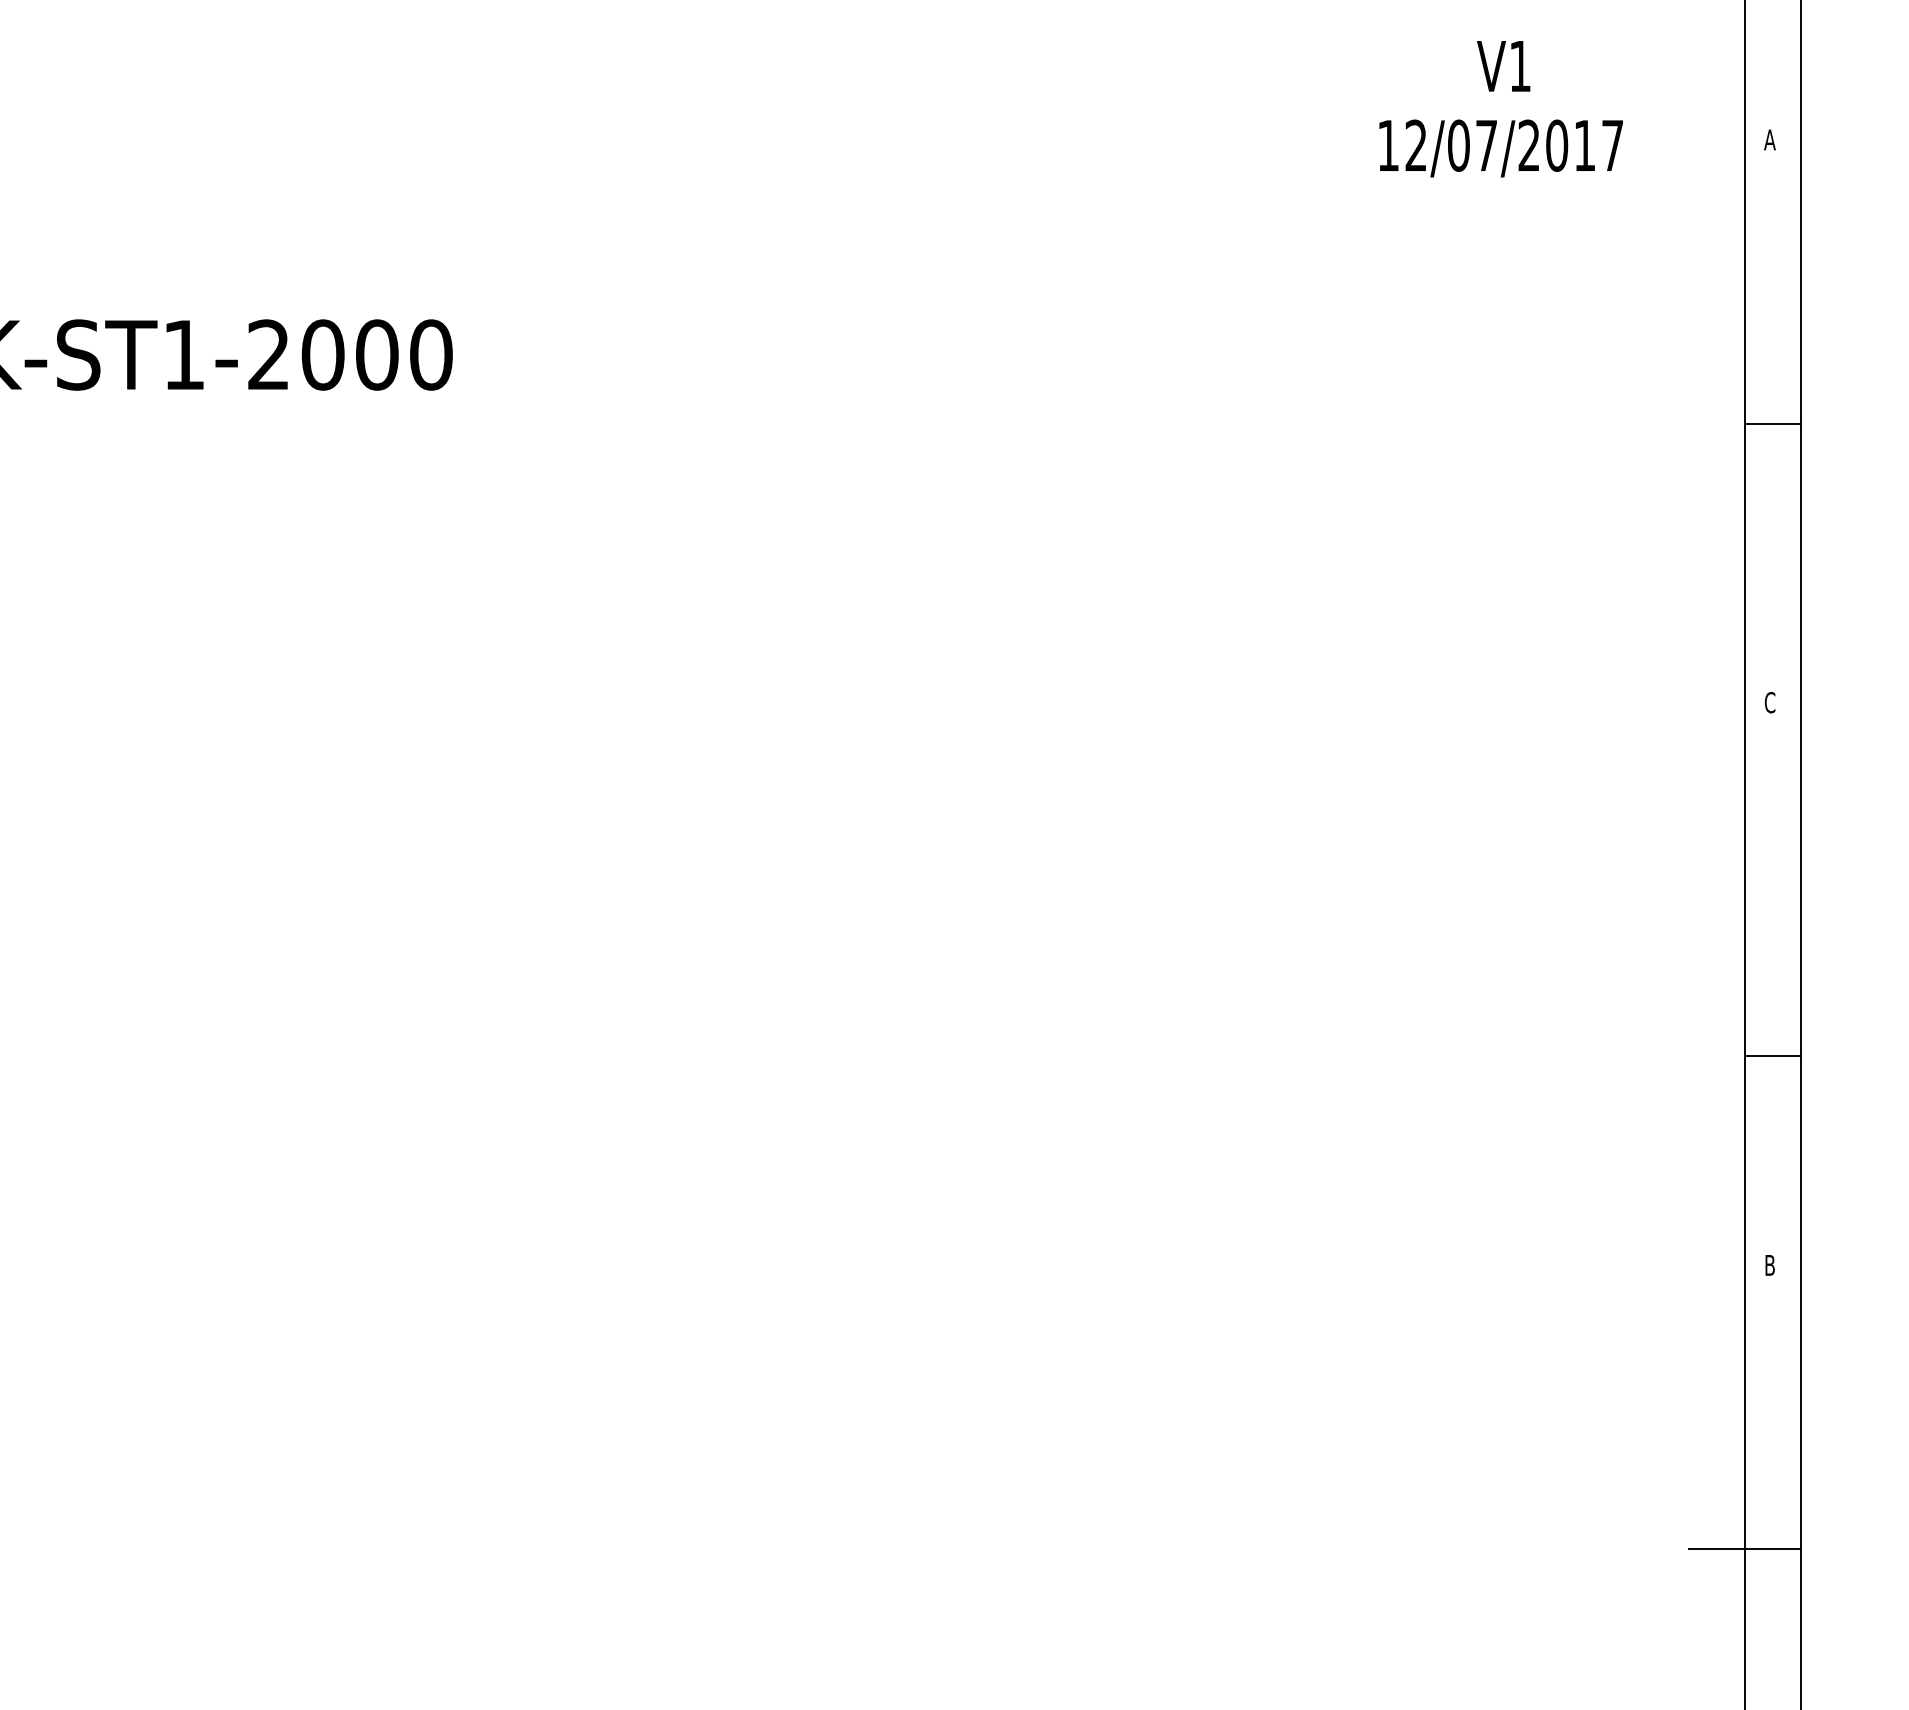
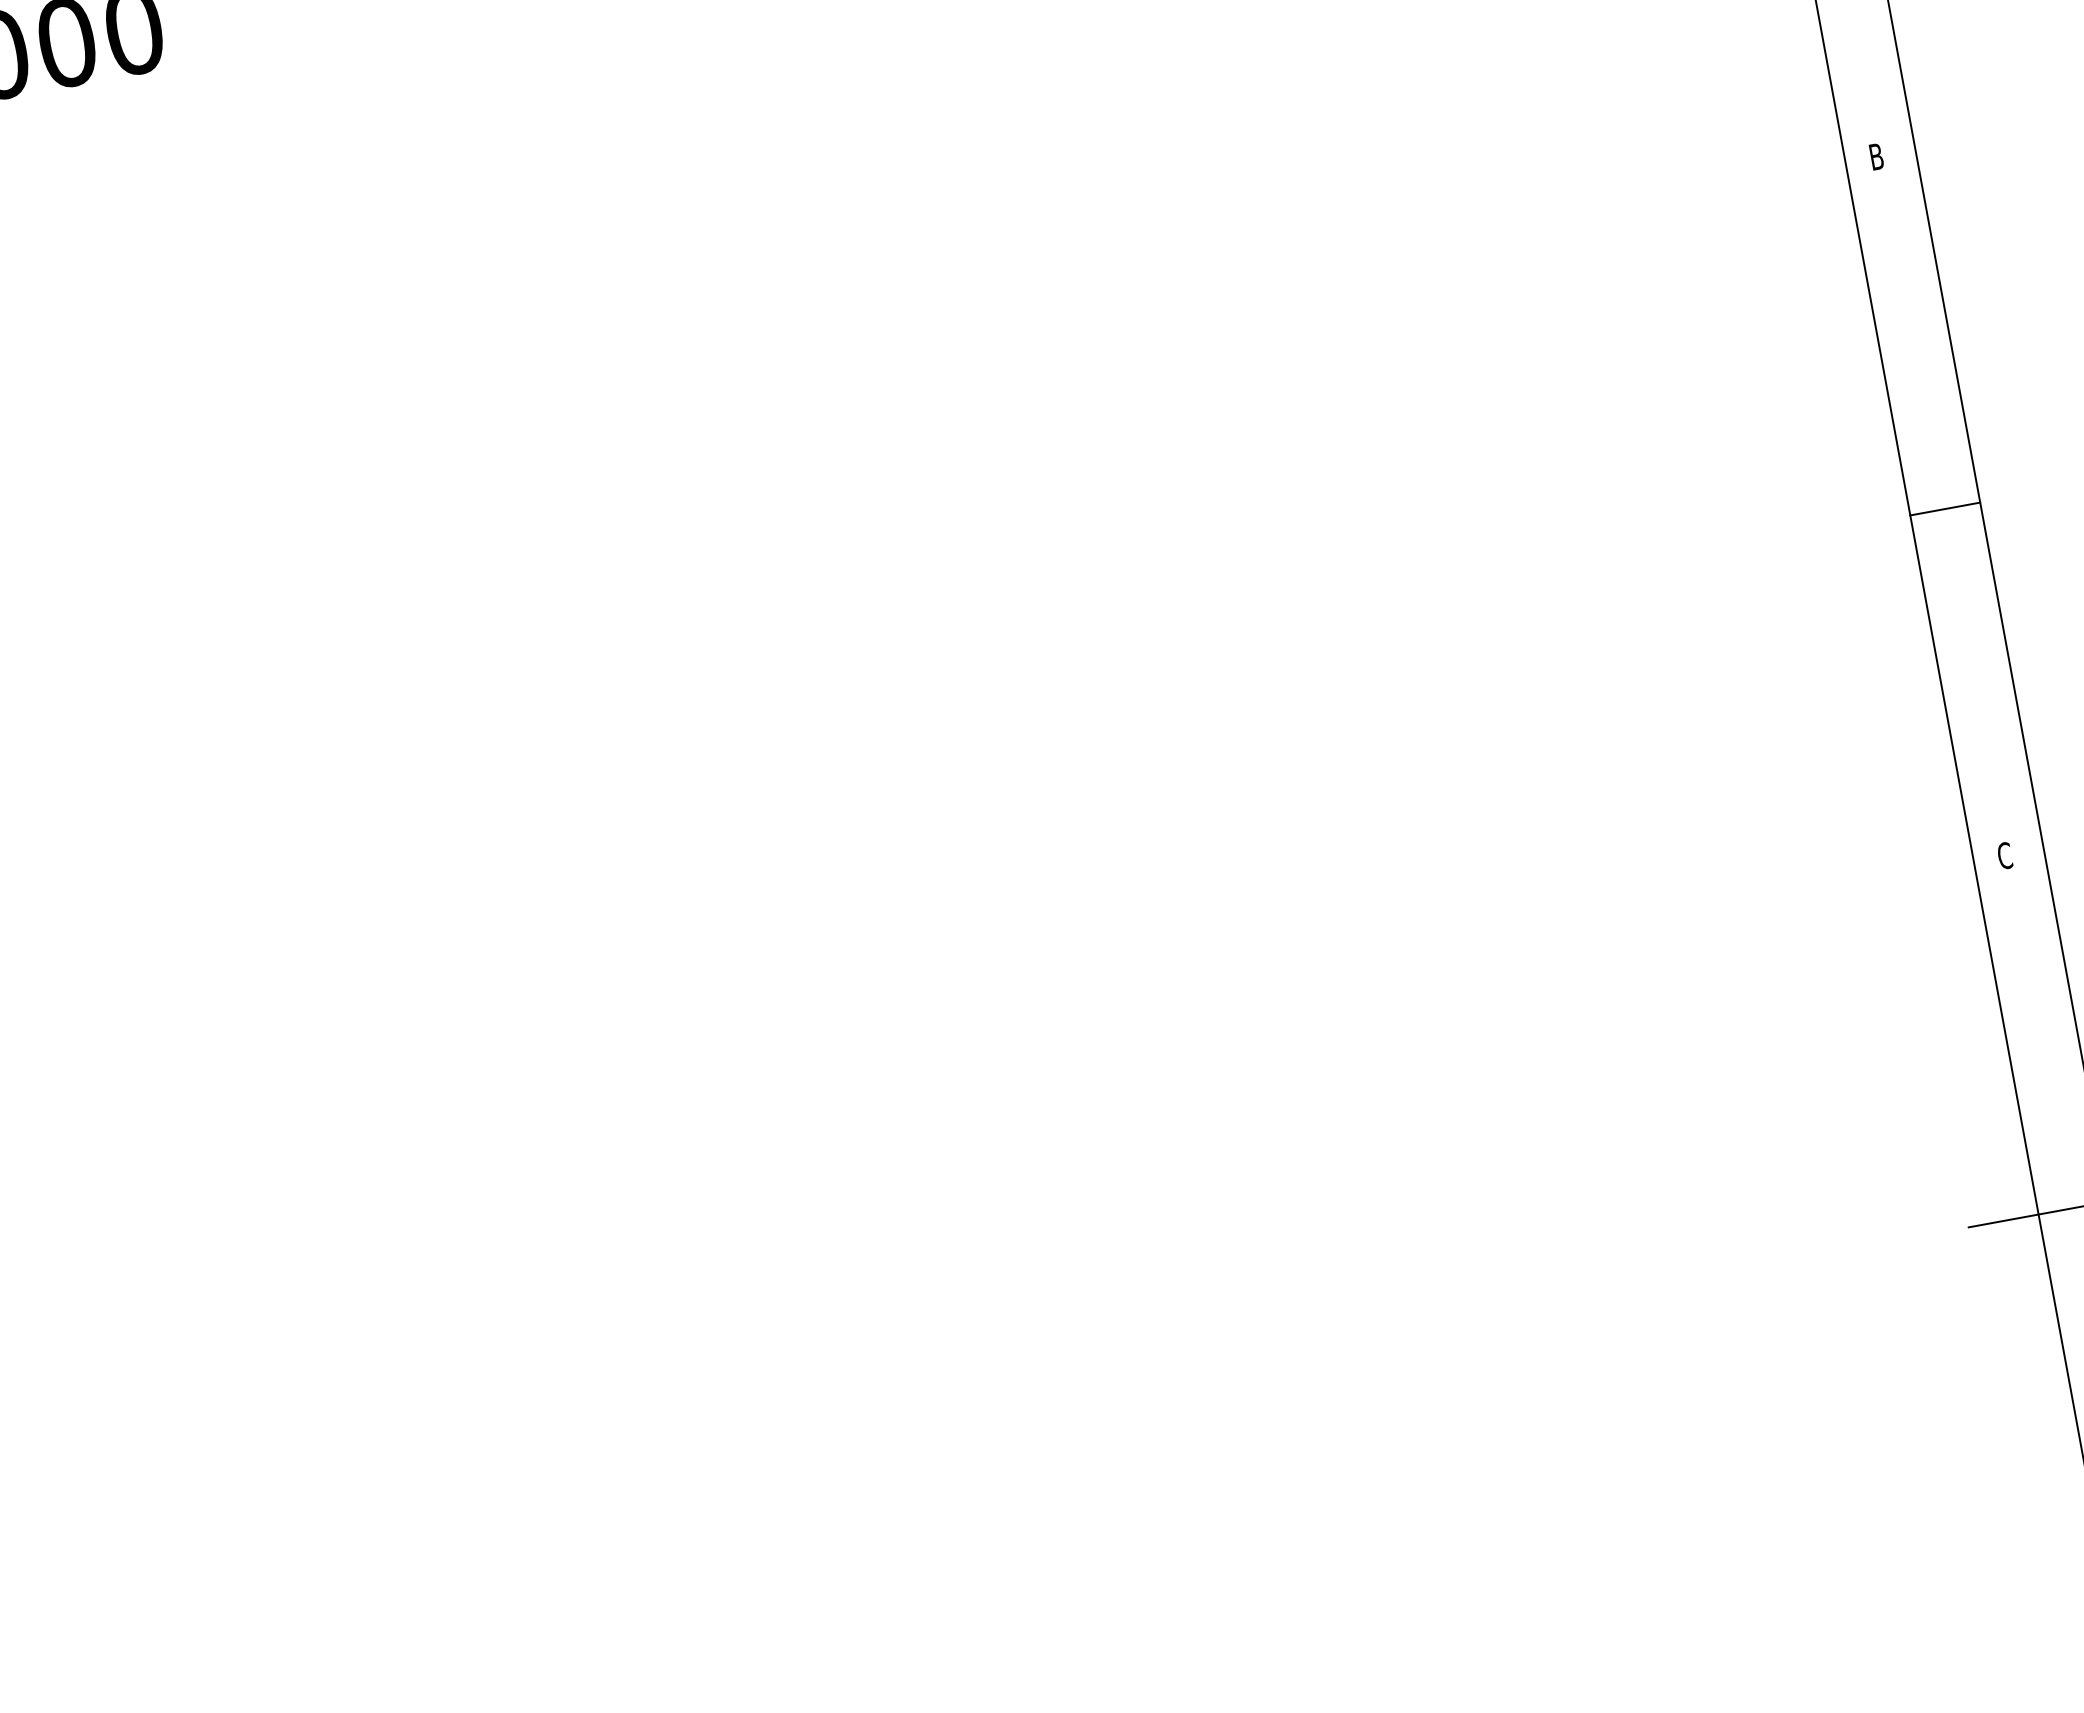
text: (1769, 702) -> (1875, 156), C -> B
line: (1773, 1055) -> (1945, 508), moved
text: (1769, 1265) -> (2004, 856), B -> C

